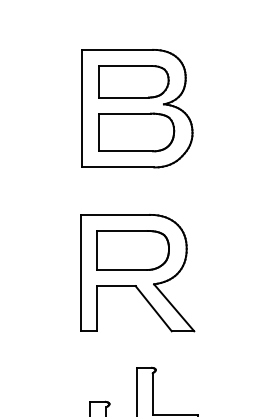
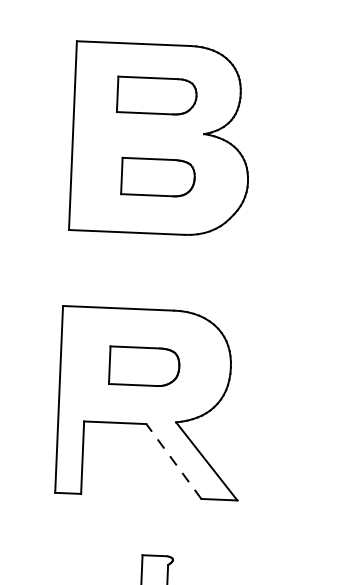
part: (133, 81) -> (156, 95), size x0.7
part: (136, 132) -> (158, 177), size x0.6
part: (132, 250) -> (143, 366), size x0.6
line: (153, 308) -> (173, 461), solid -> dashed

